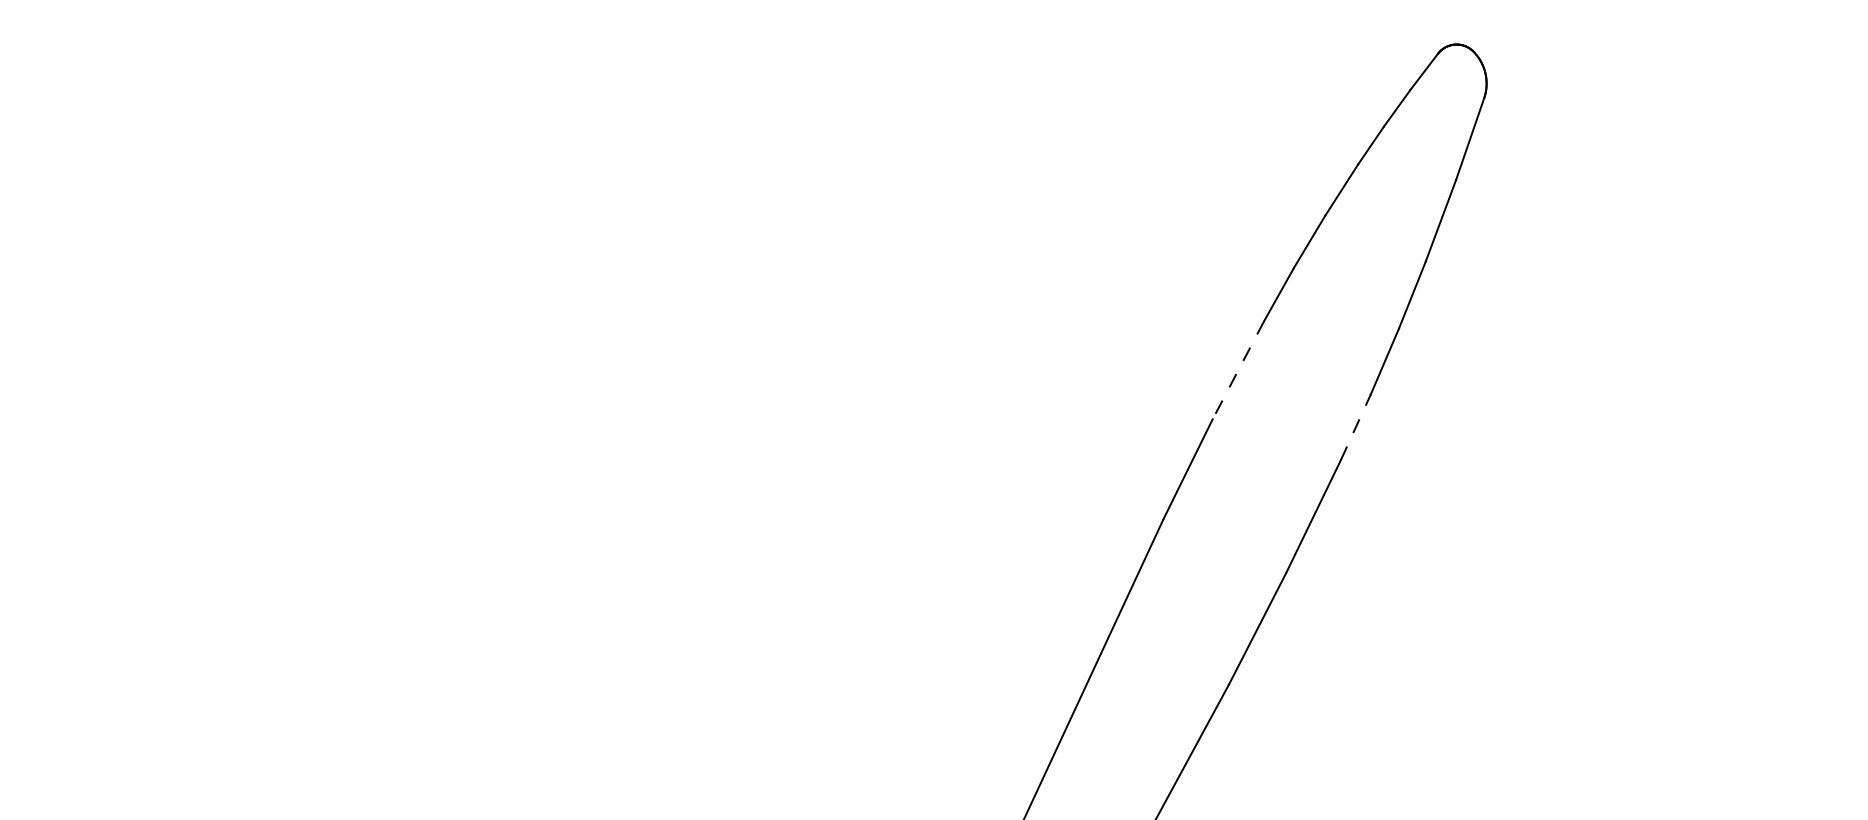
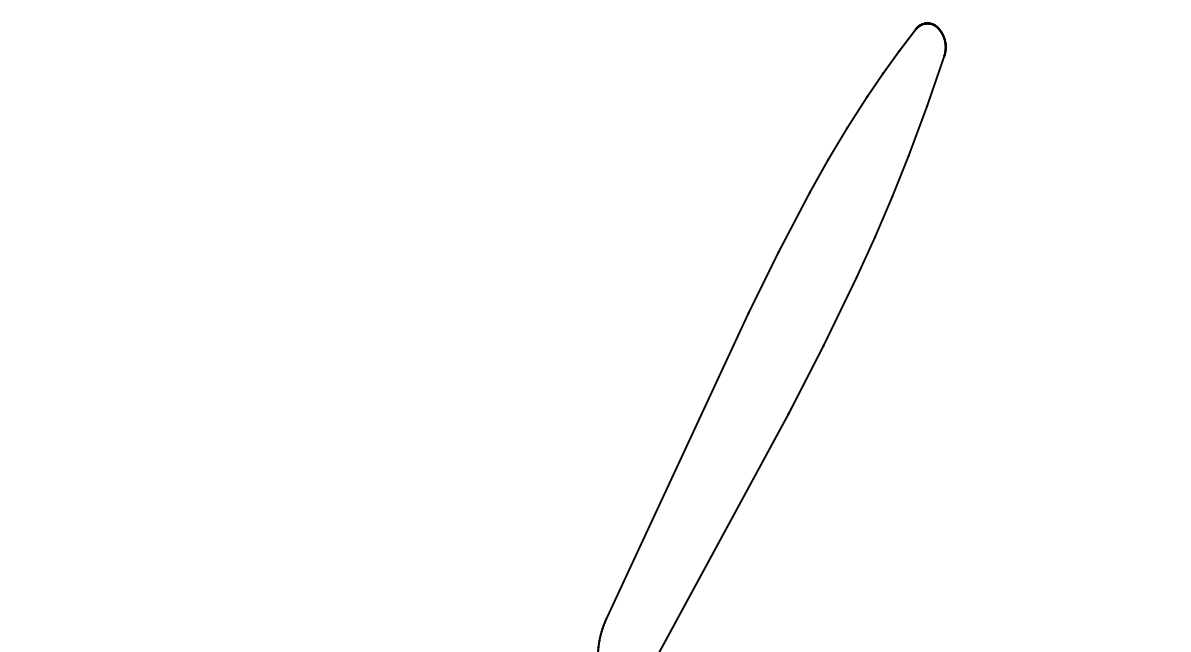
line: (1238, 370) -> (794, 222), dashed -> solid
line: (1355, 428) -> (865, 257), dashed -> solid

